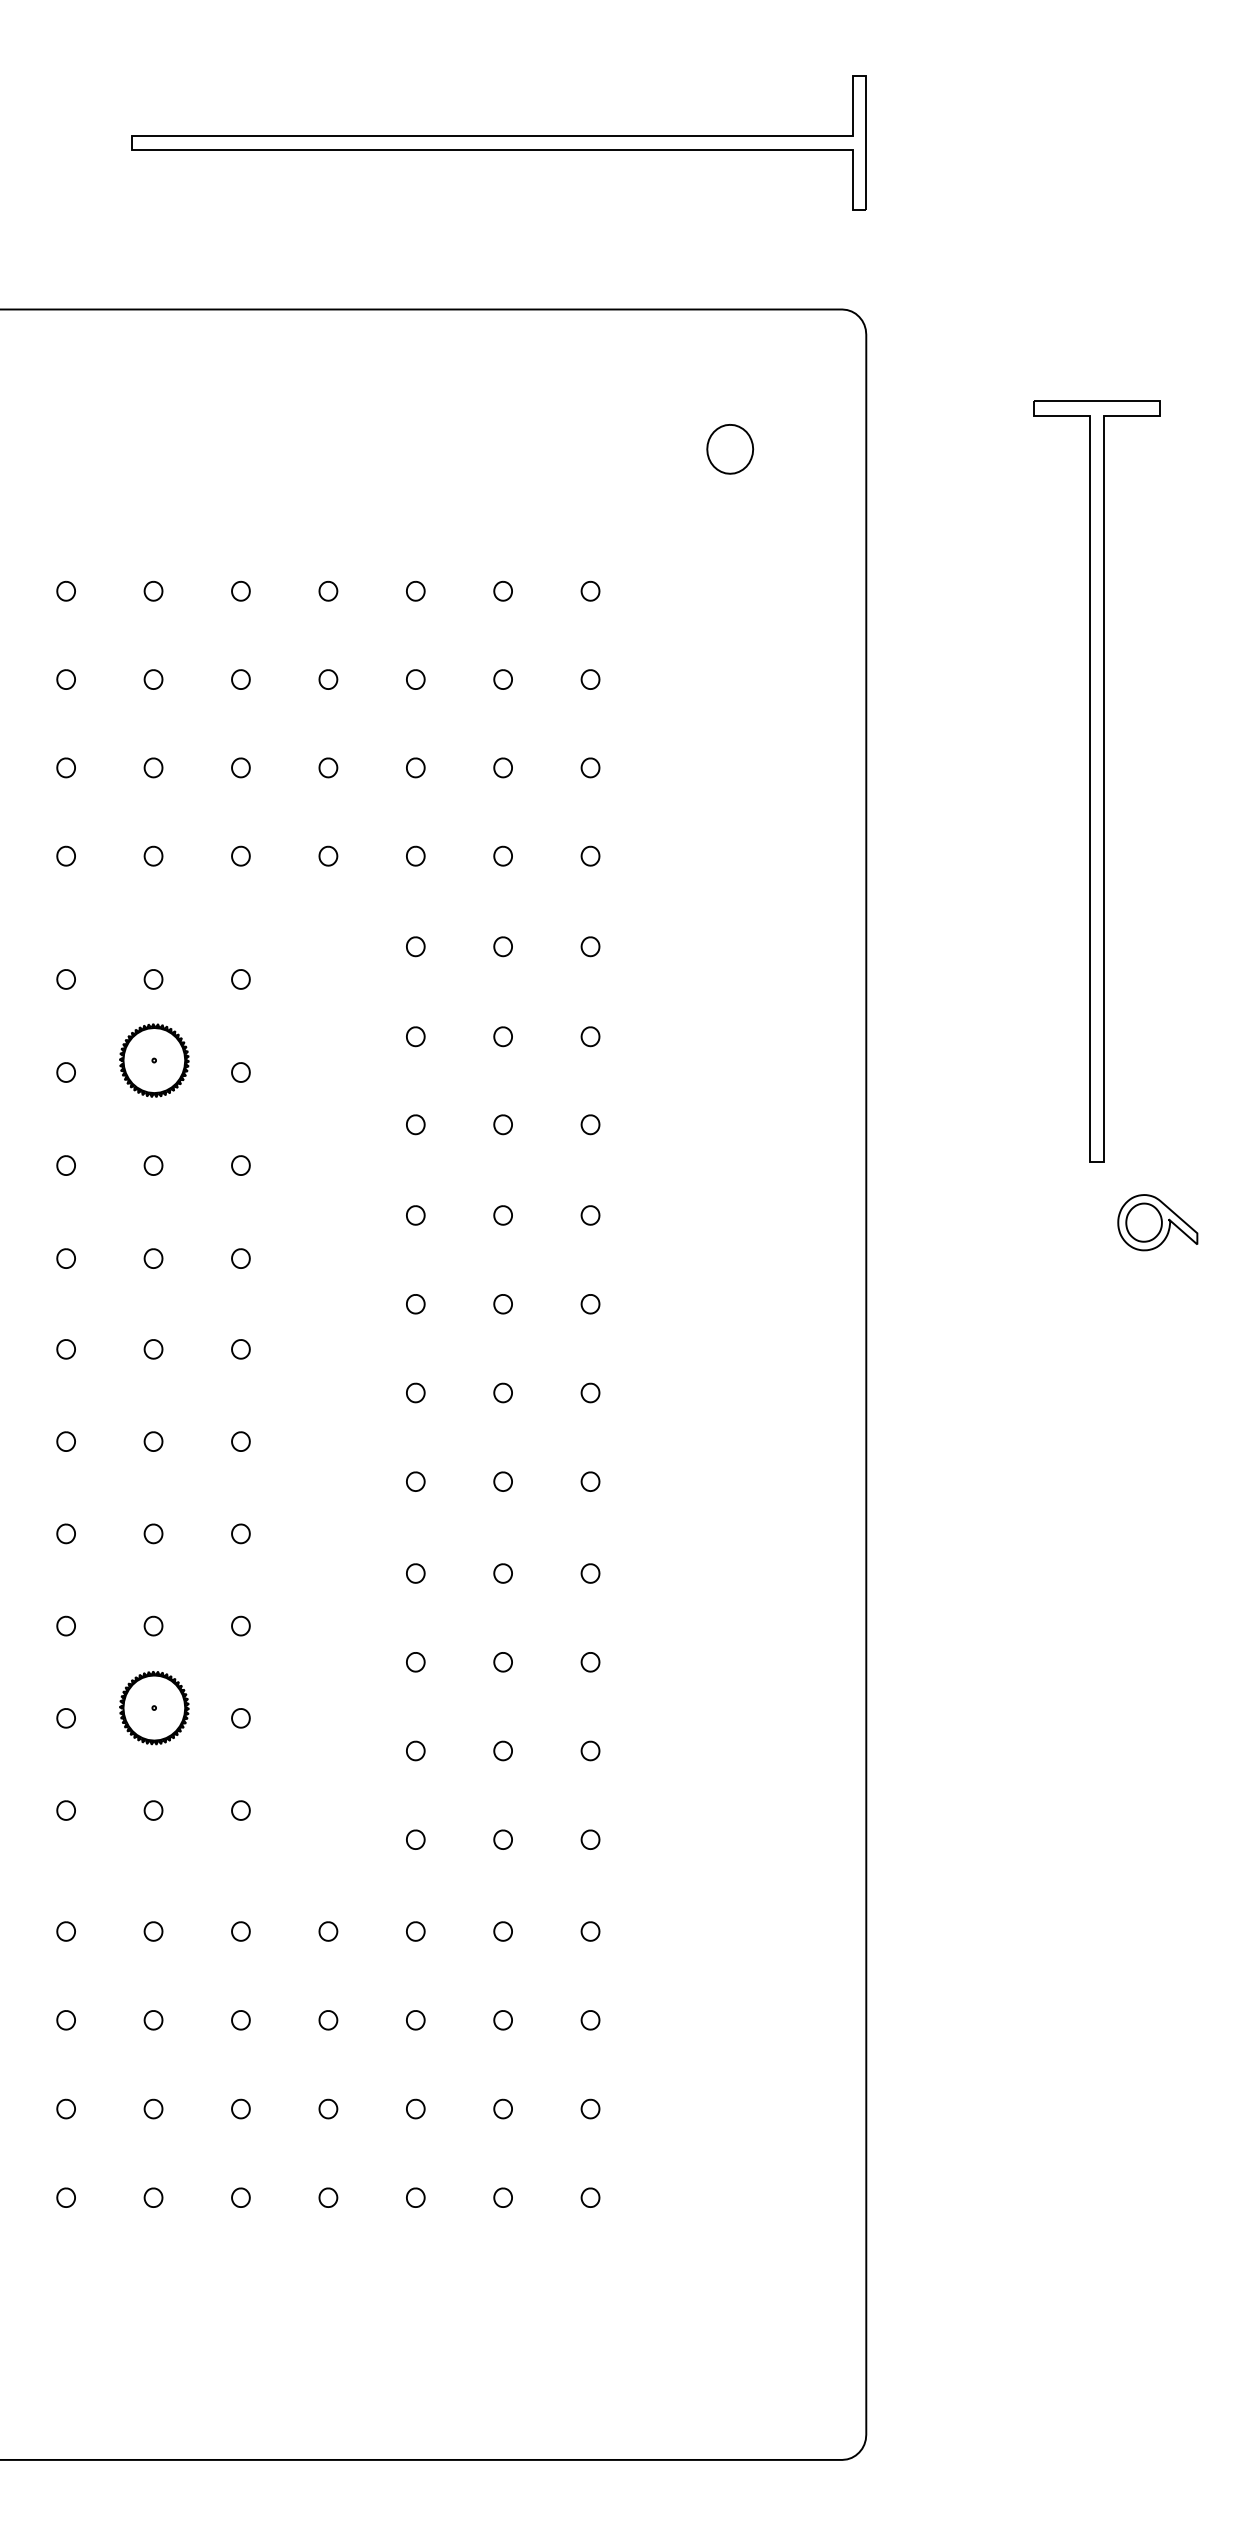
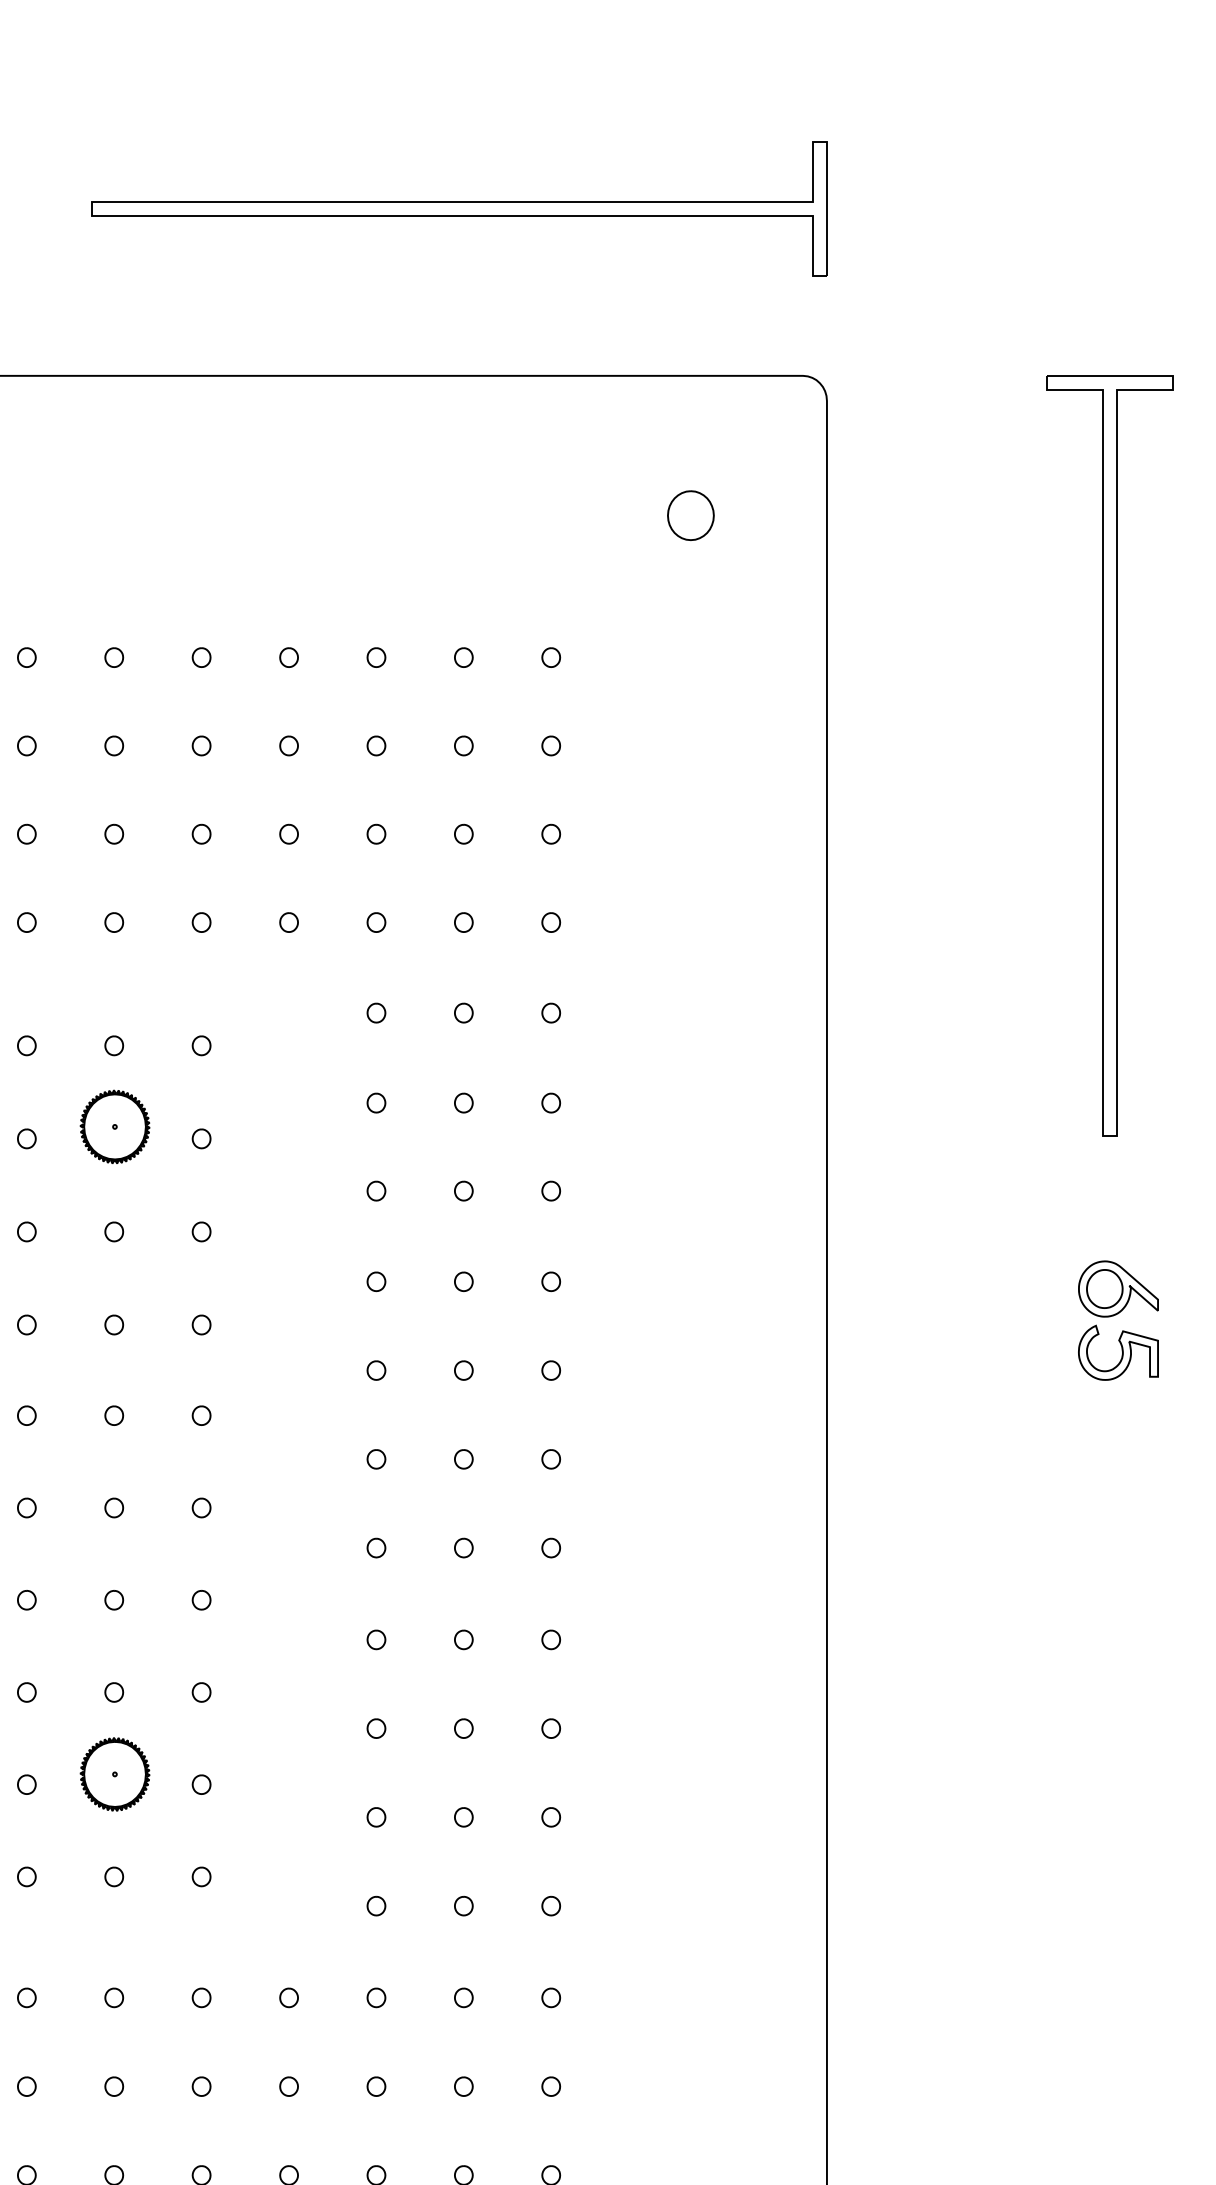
part: (1096, 781) -> (1109, 755), moved
part: (1157, 1286) -> (1118, 1352), added

